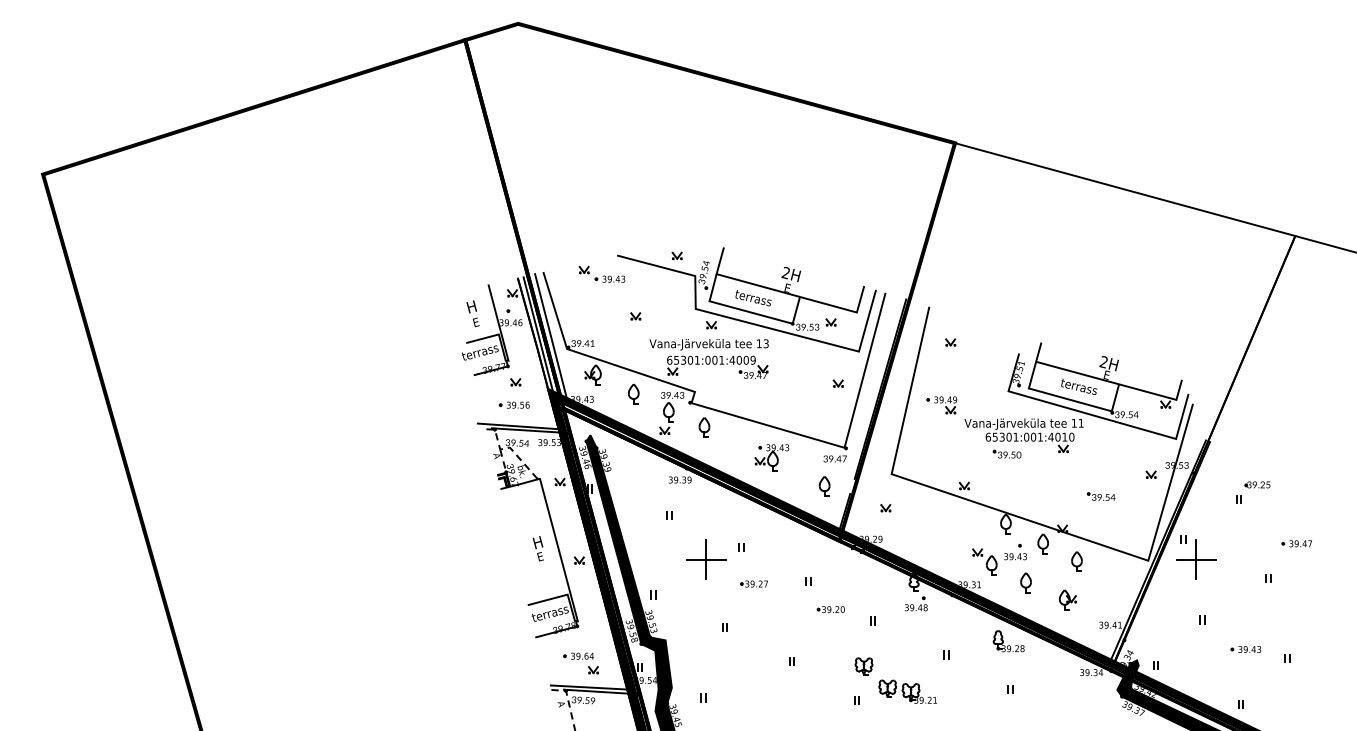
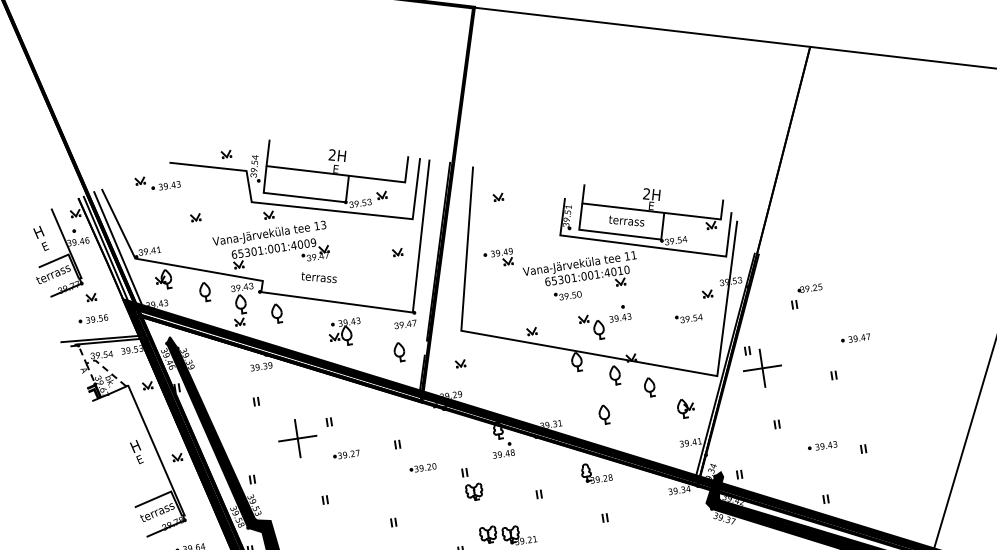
text: (753, 298) -> (319, 277), moved
part: (1100, 496) -> (688, 318), moved
part: (999, 559) -> (605, 322), moved
part: (1067, 599) -> (685, 407), moved
part: (863, 666) -> (473, 492), moved

